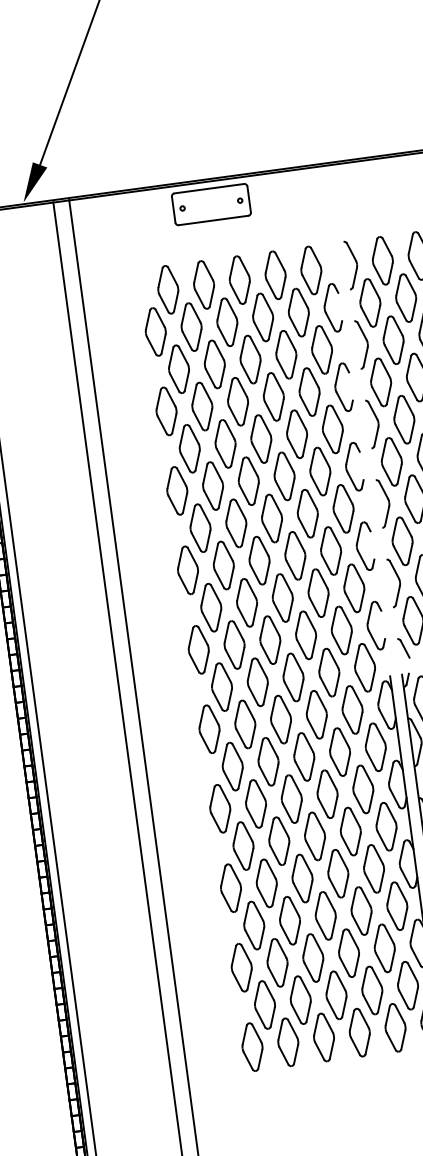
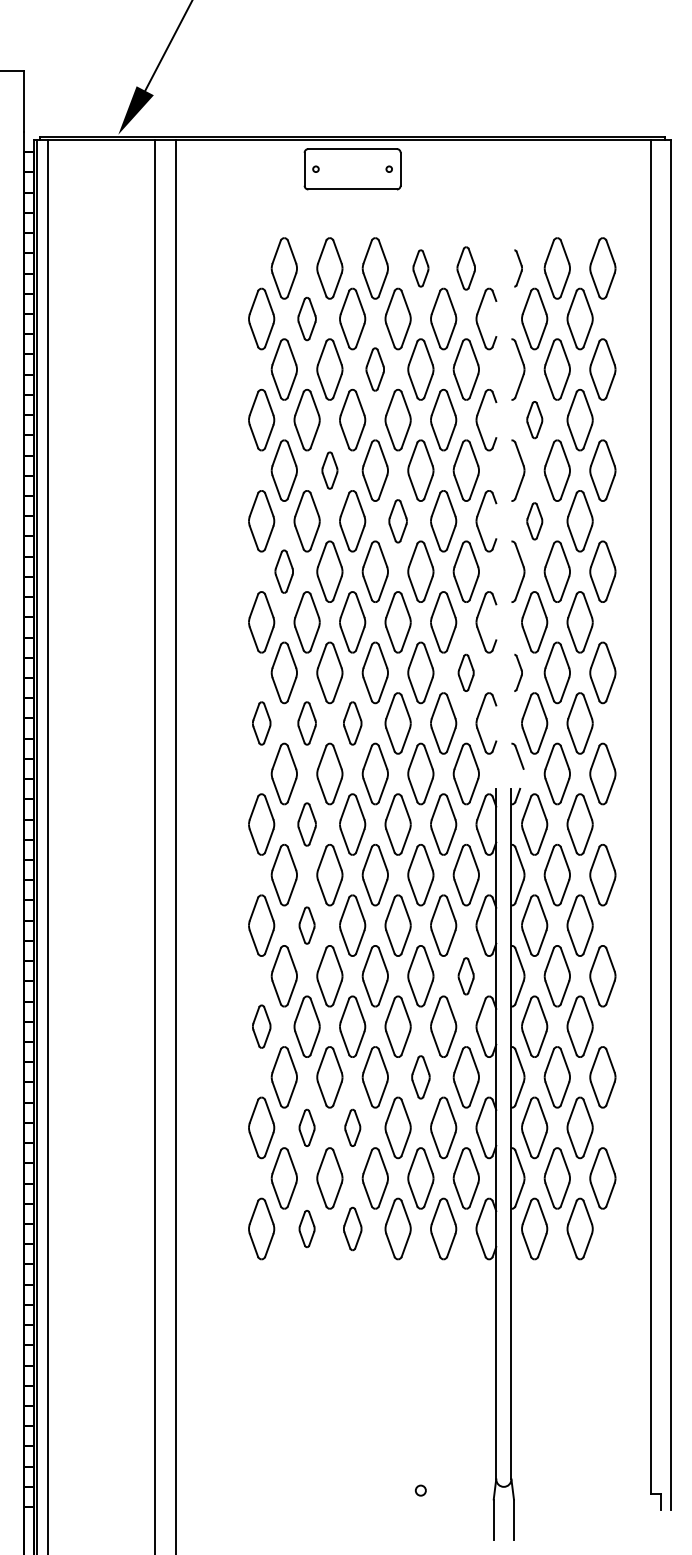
part: (352, 264) -> (518, 268), size x0.6
part: (310, 270) -> (465, 268), size x0.7
part: (275, 275) -> (420, 268), size x0.6
part: (191, 326) -> (306, 318), size x0.7
part: (249, 359) -> (374, 369), size x0.7
part: (380, 381) -> (534, 419), size x0.6
part: (225, 443) -> (329, 470), size x0.6
part: (391, 462) -> (534, 521), size x0.6
part: (284, 476) -> (397, 521), size x0.7
part: (199, 528) -> (283, 571), size x0.7
part: (395, 582) -> (518, 672), size x0.6
part: (353, 588) -> (465, 672), size x0.6
part: (270, 640) -> (352, 723), size x0.7
part: (234, 645) -> (306, 723), size x0.7
part: (198, 649) -> (261, 723), size x0.7
part: (244, 724) -> (306, 824), size x0.7
part: (255, 803) -> (306, 925), size x0.6
part: (385, 827) -> (465, 976), size x0.6
part: (230, 888) -> (261, 1026), size x0.7
part: (361, 911) -> (420, 1077), size x0.7
part: (313, 957) -> (352, 1127), size x0.6
part: (276, 962) -> (306, 1127), size x0.6
part: (323, 1037) -> (352, 1228), size x0.7
part: (287, 1042) -> (306, 1228), size x0.6

